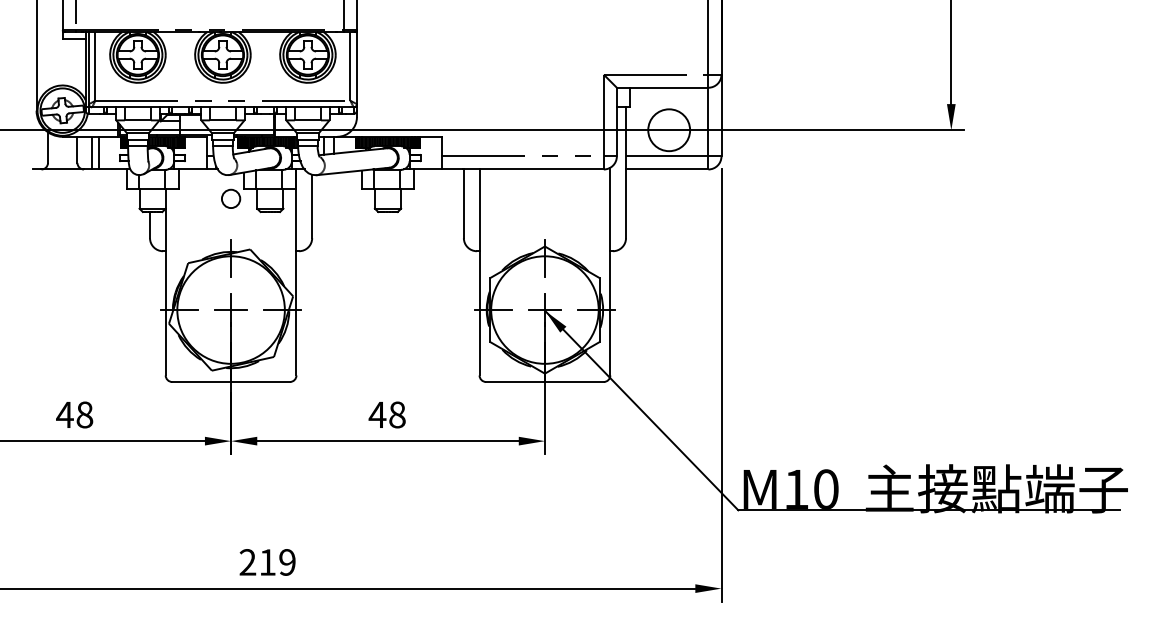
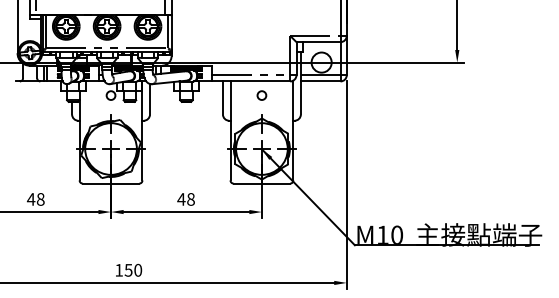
circle: (544, 198) -> (261, 95), added
text: (267, 560) -> (128, 269), 219 -> 150

